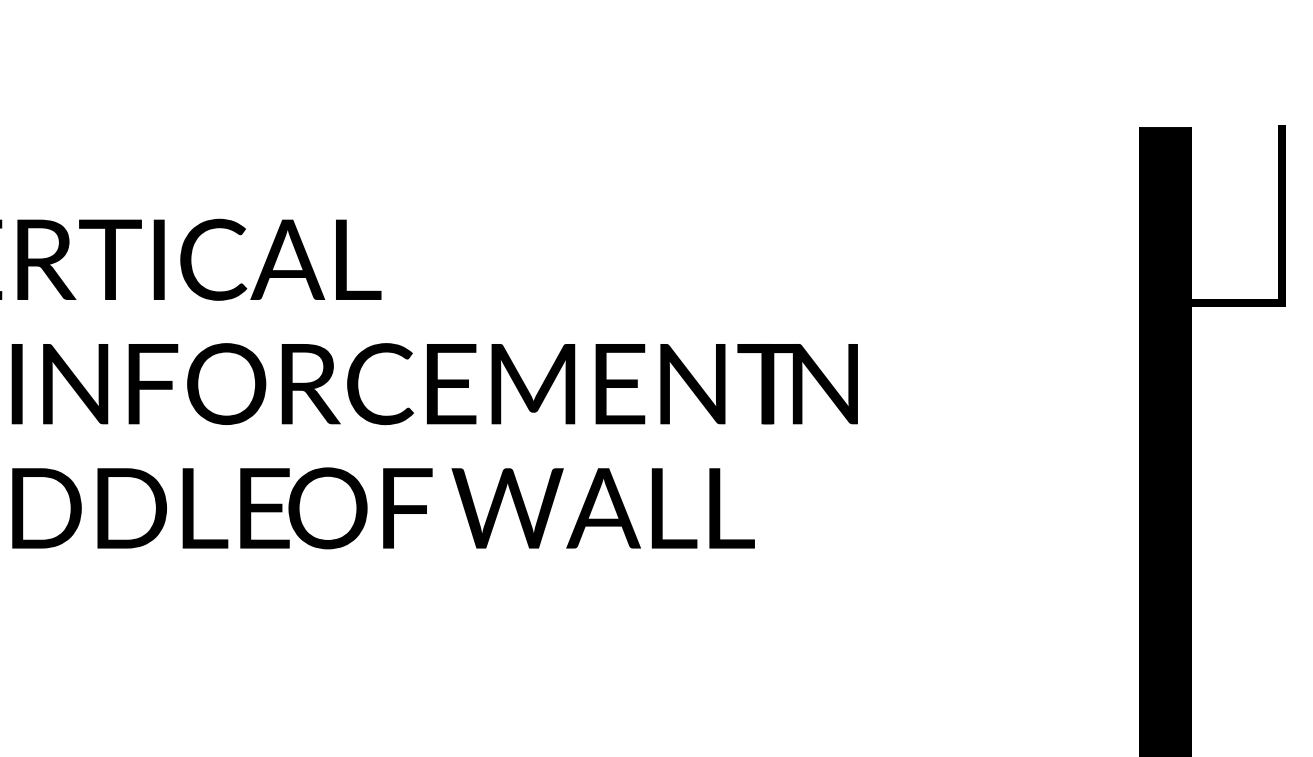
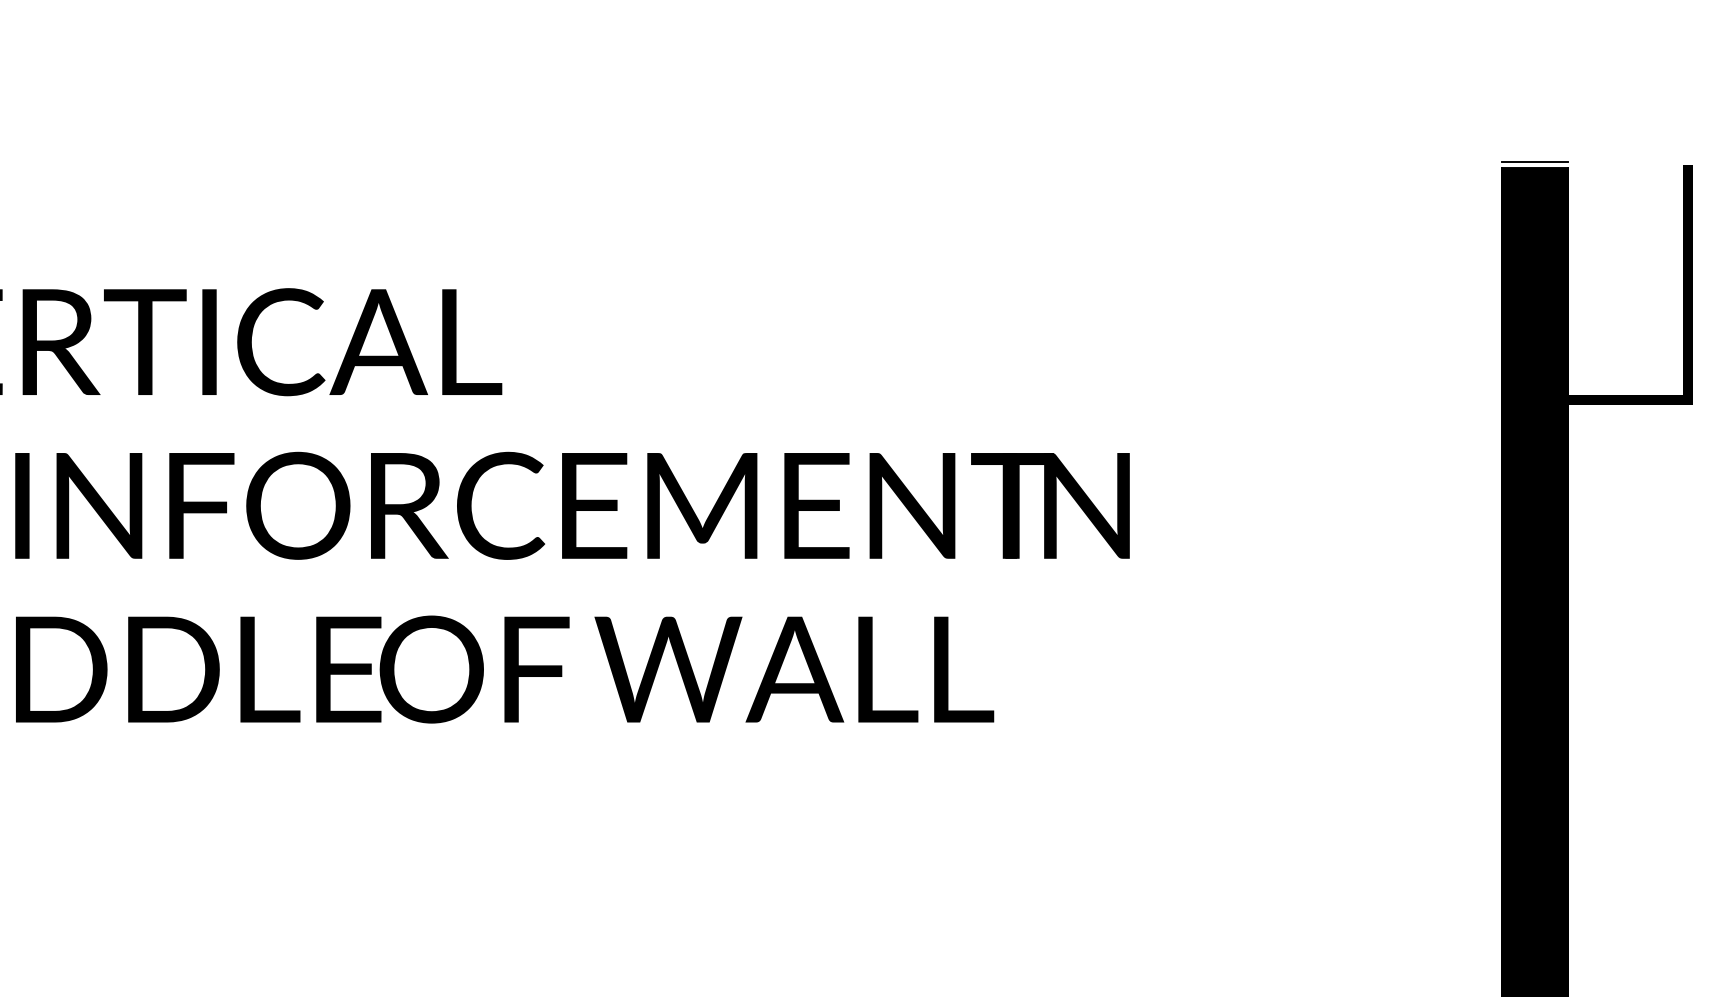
line: (1165, 122) -> (1534, 161), added

